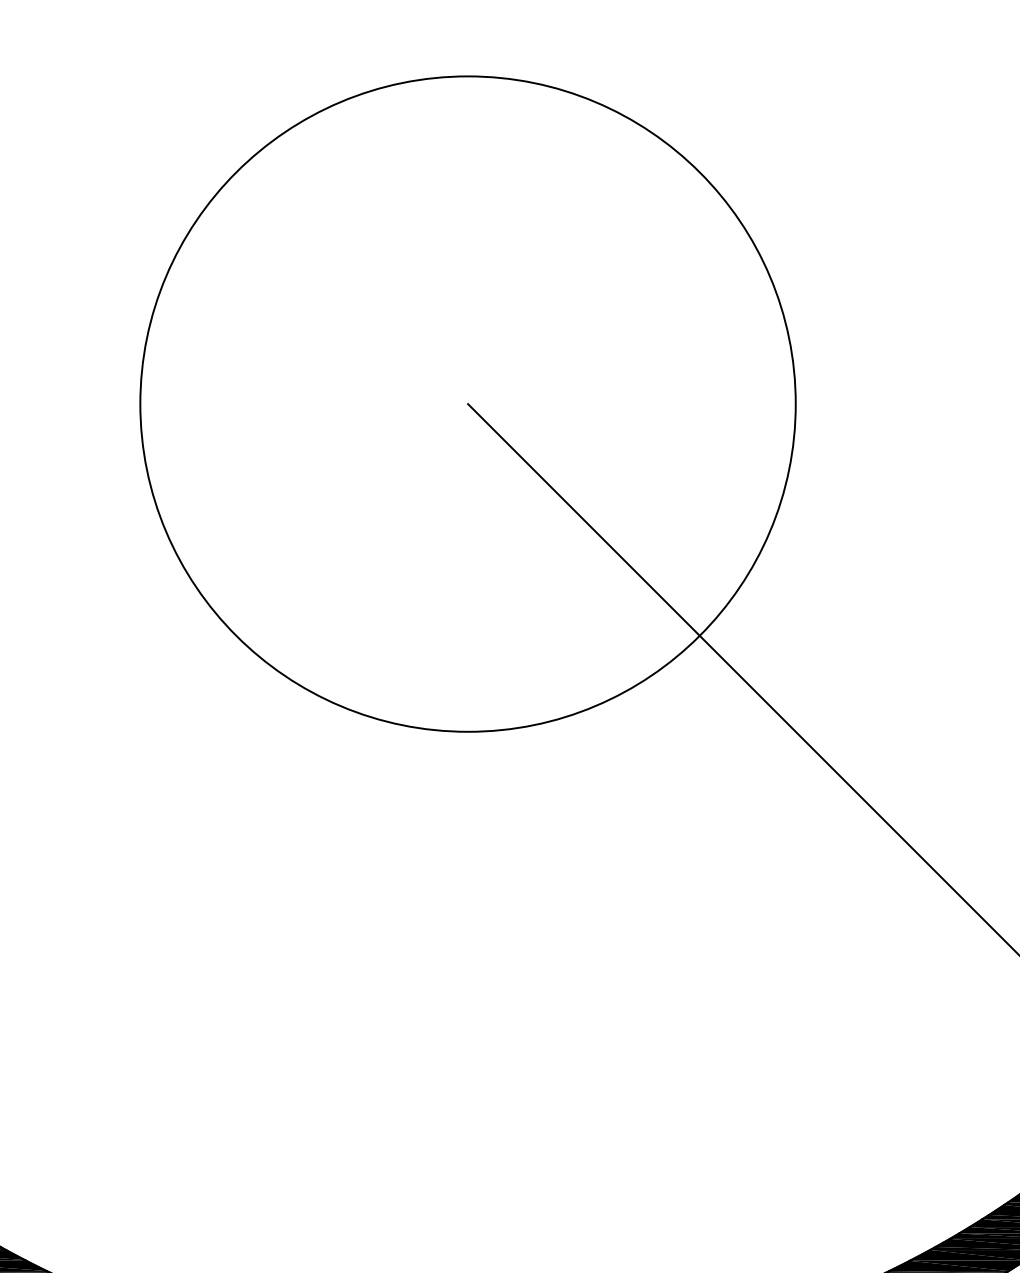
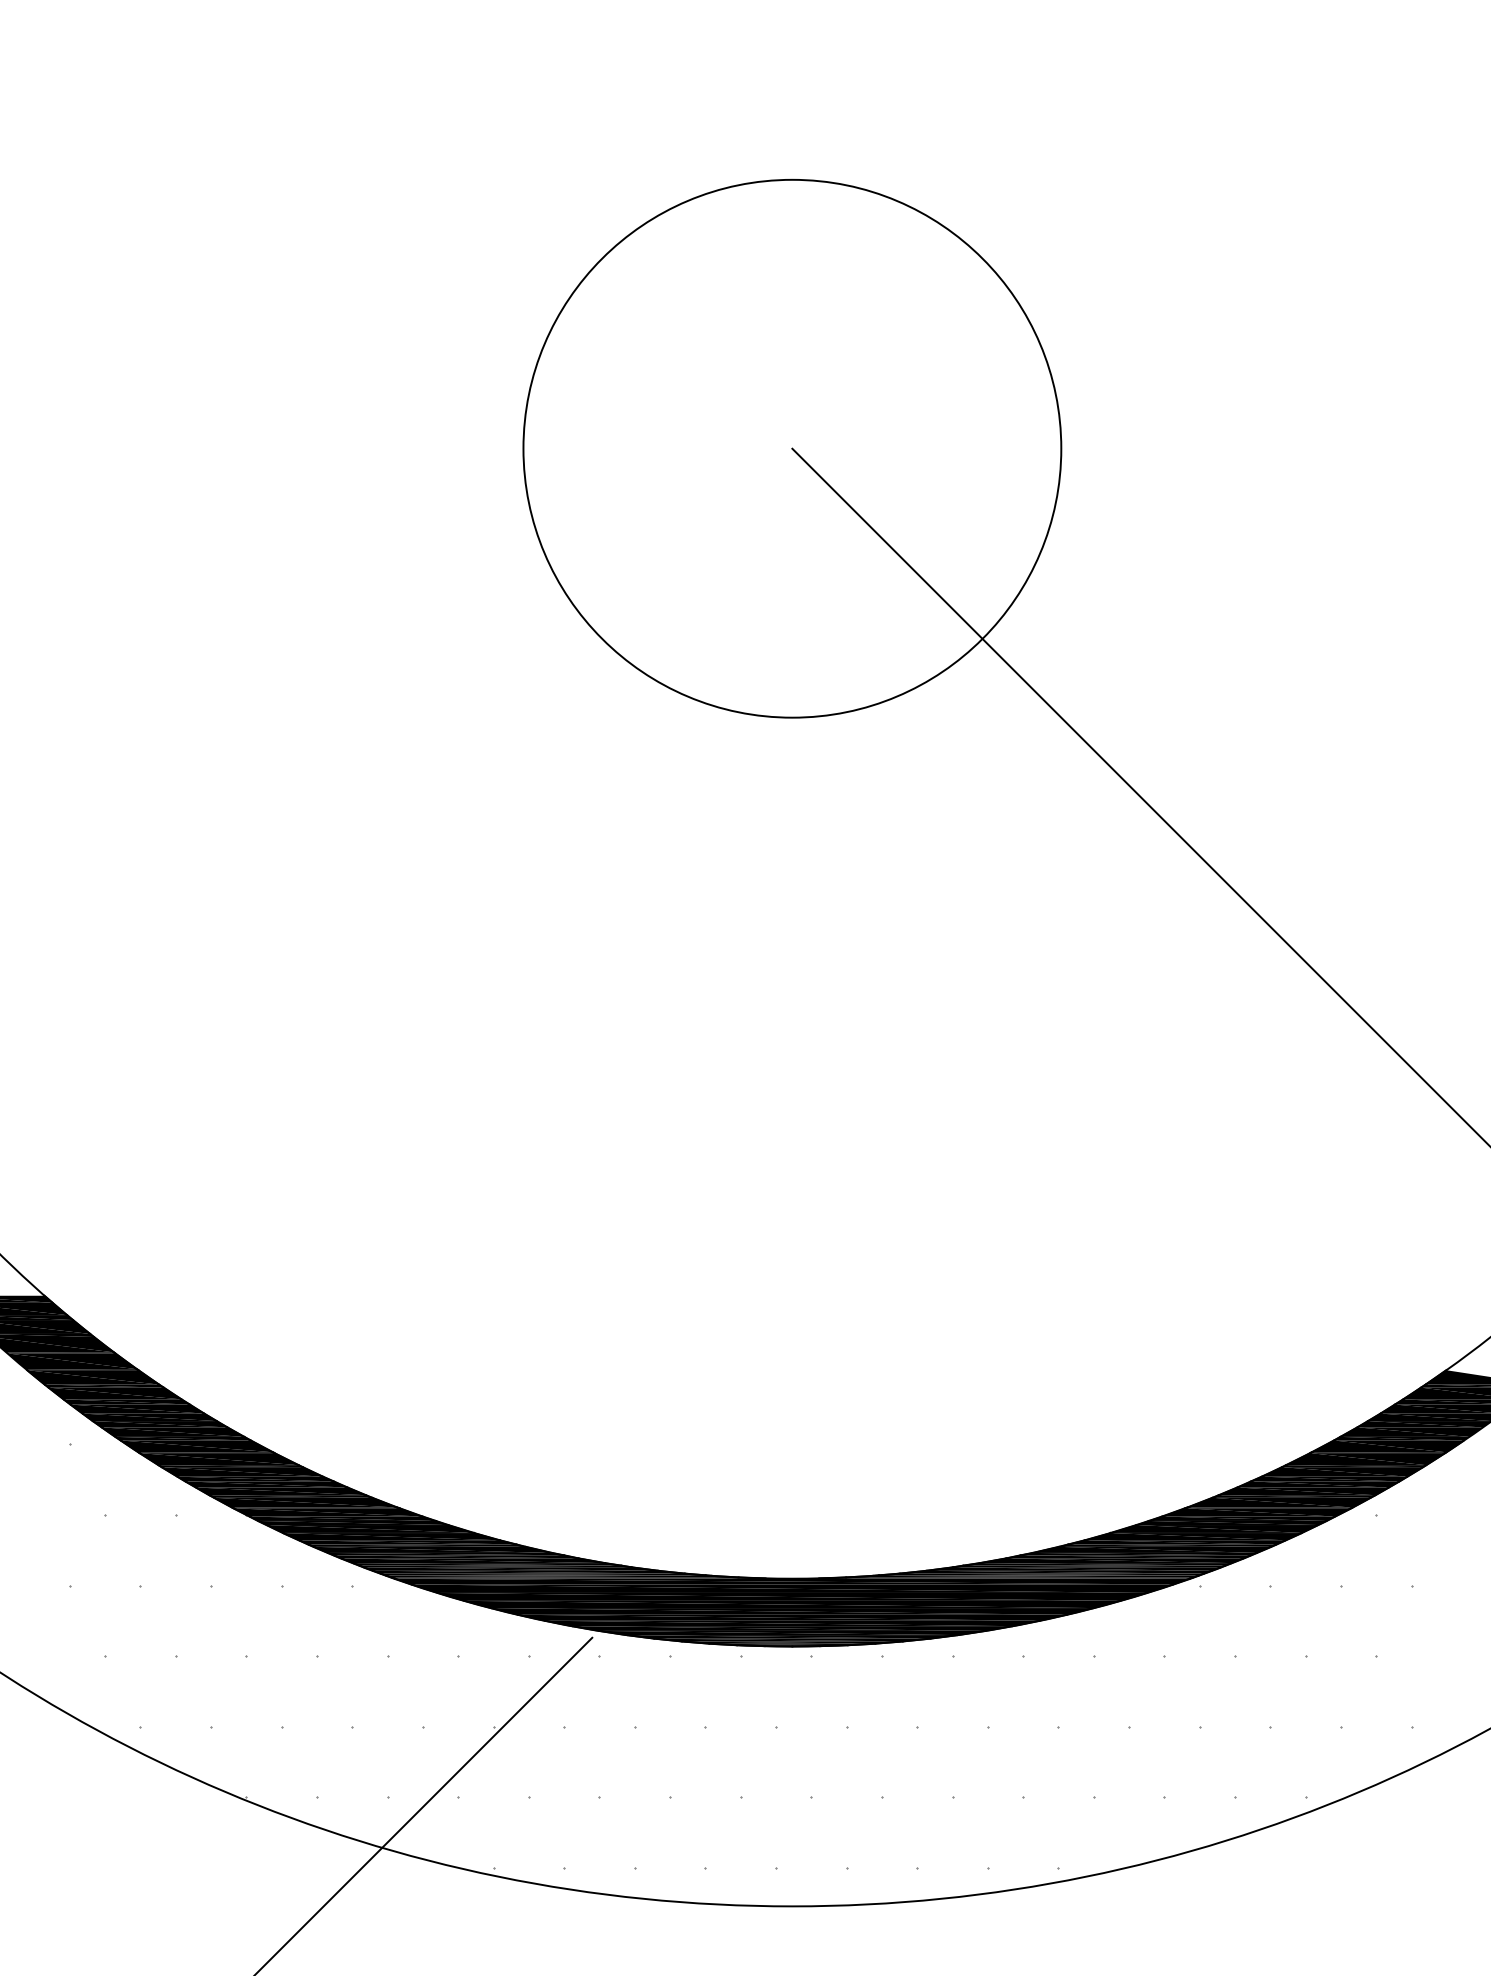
circle: (468, 403) -> (792, 448), size x0.7

